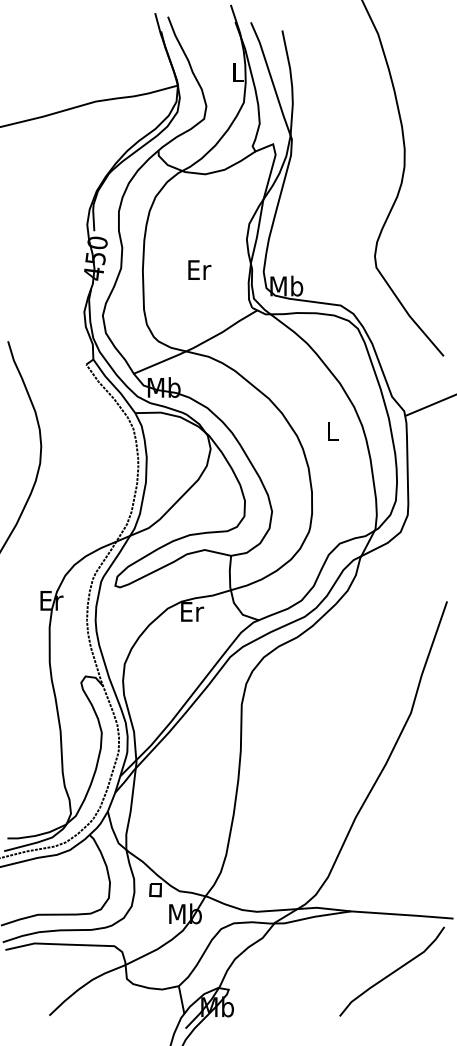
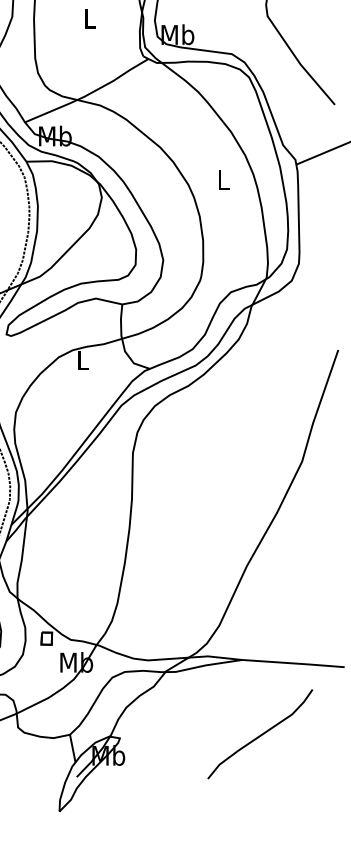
text: (199, 269) -> (90, 18), Er -> L
text: (192, 611) -> (83, 360), Er -> L
curve: (392, 971) -> (260, 734), moved

